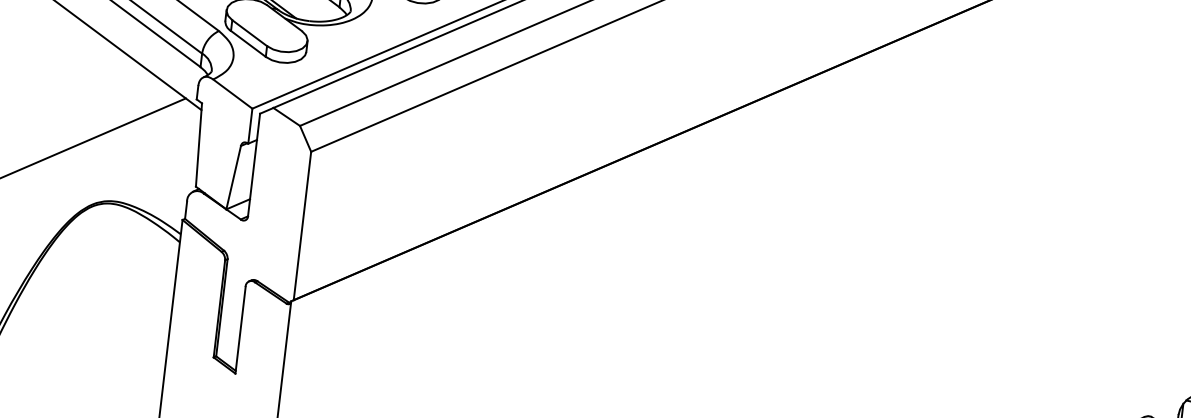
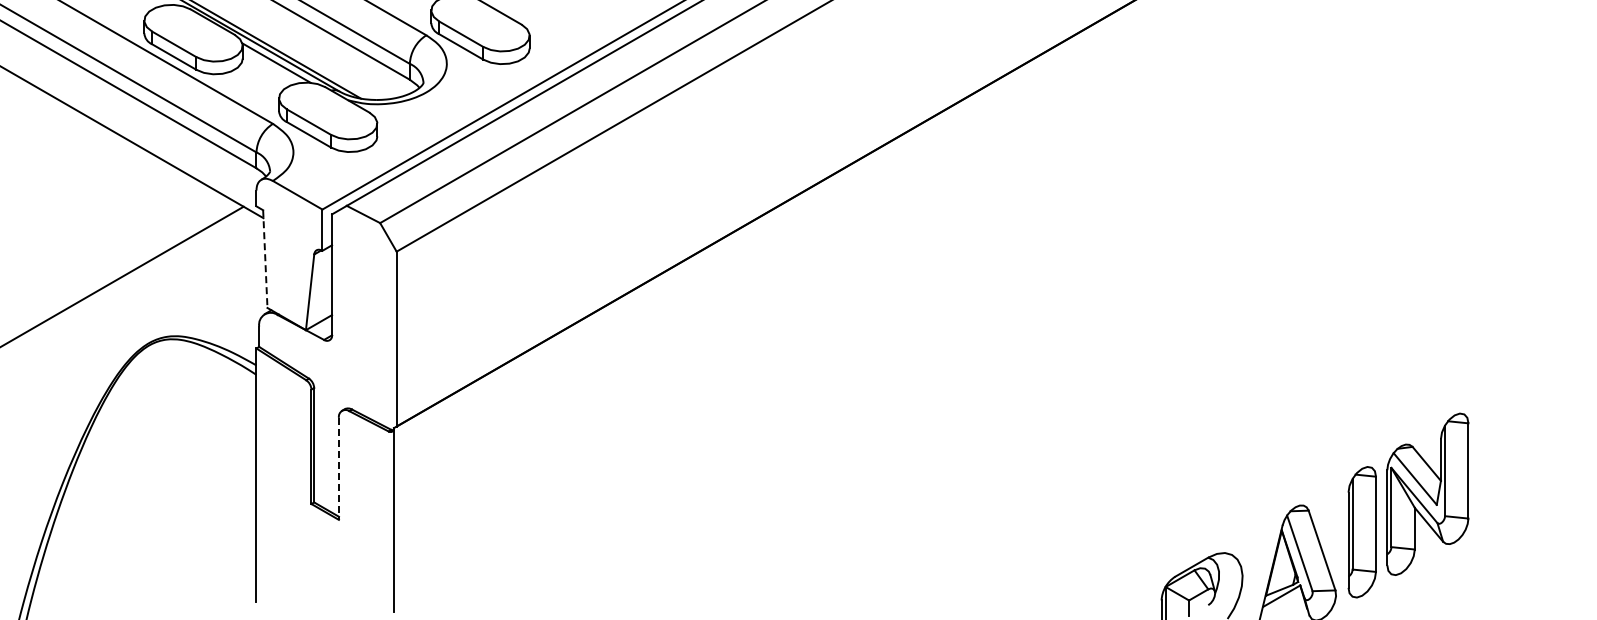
line: (199, 145) -> (265, 259), solid -> dashed
line: (240, 330) -> (338, 469), solid -> dashed

